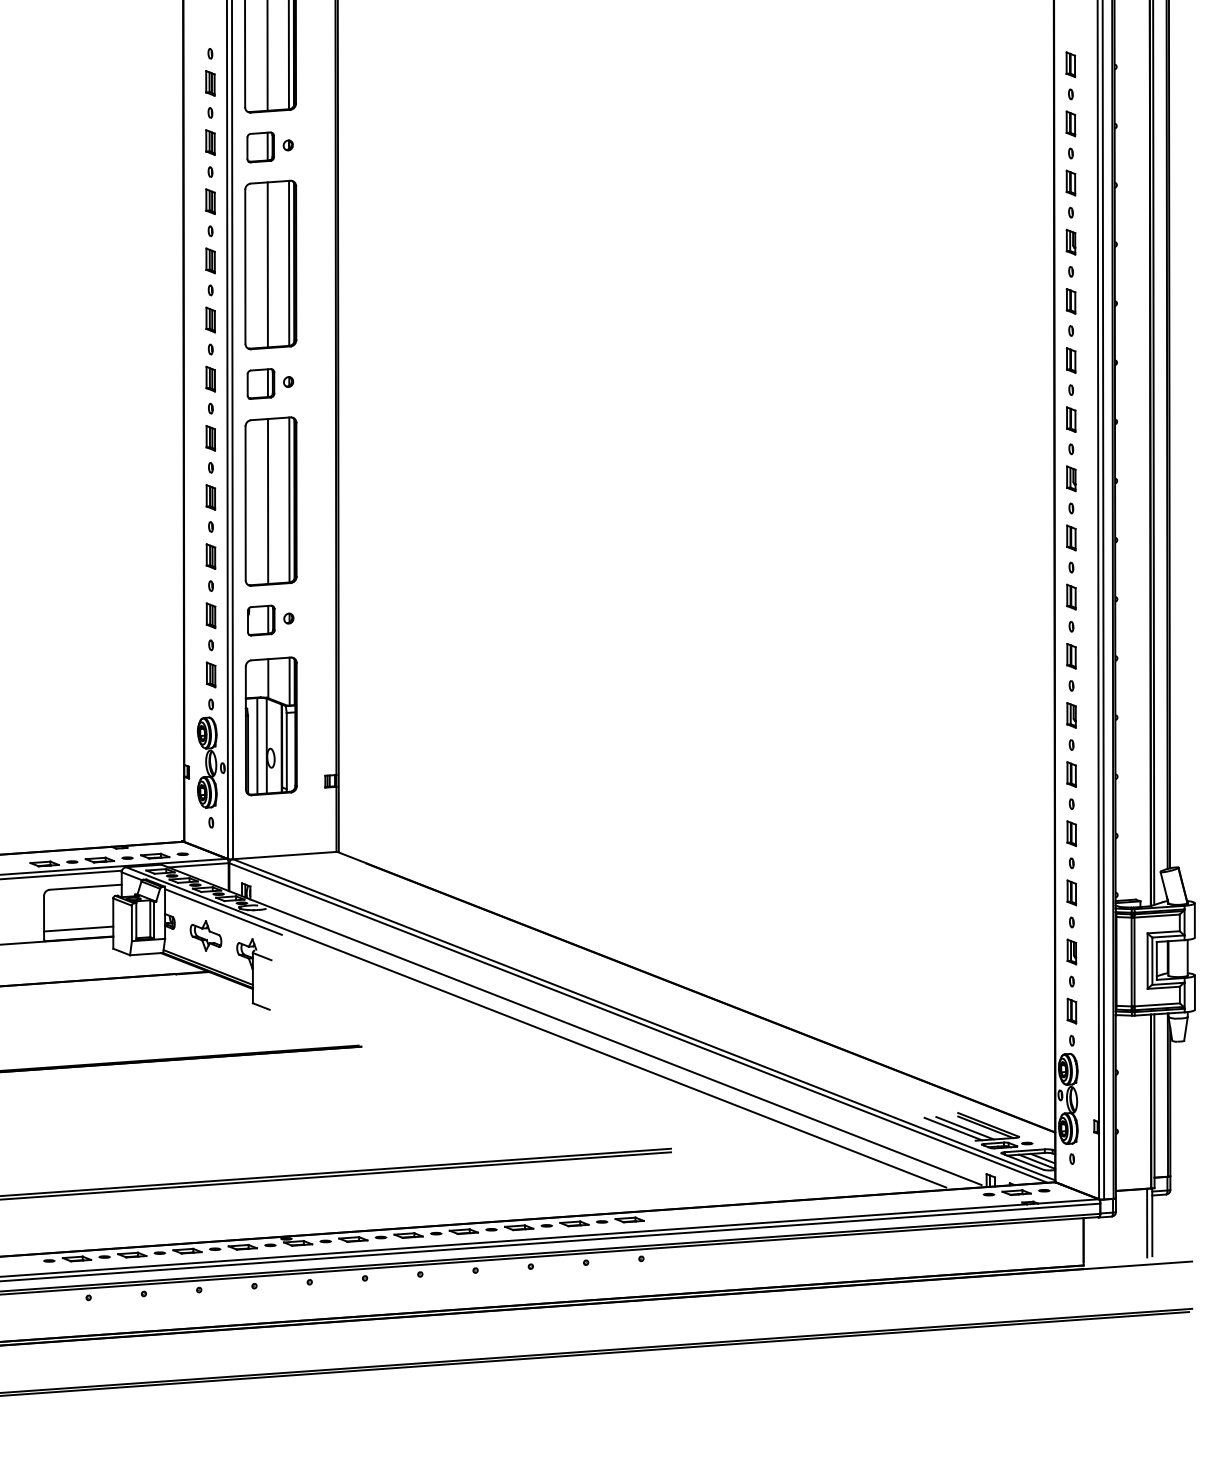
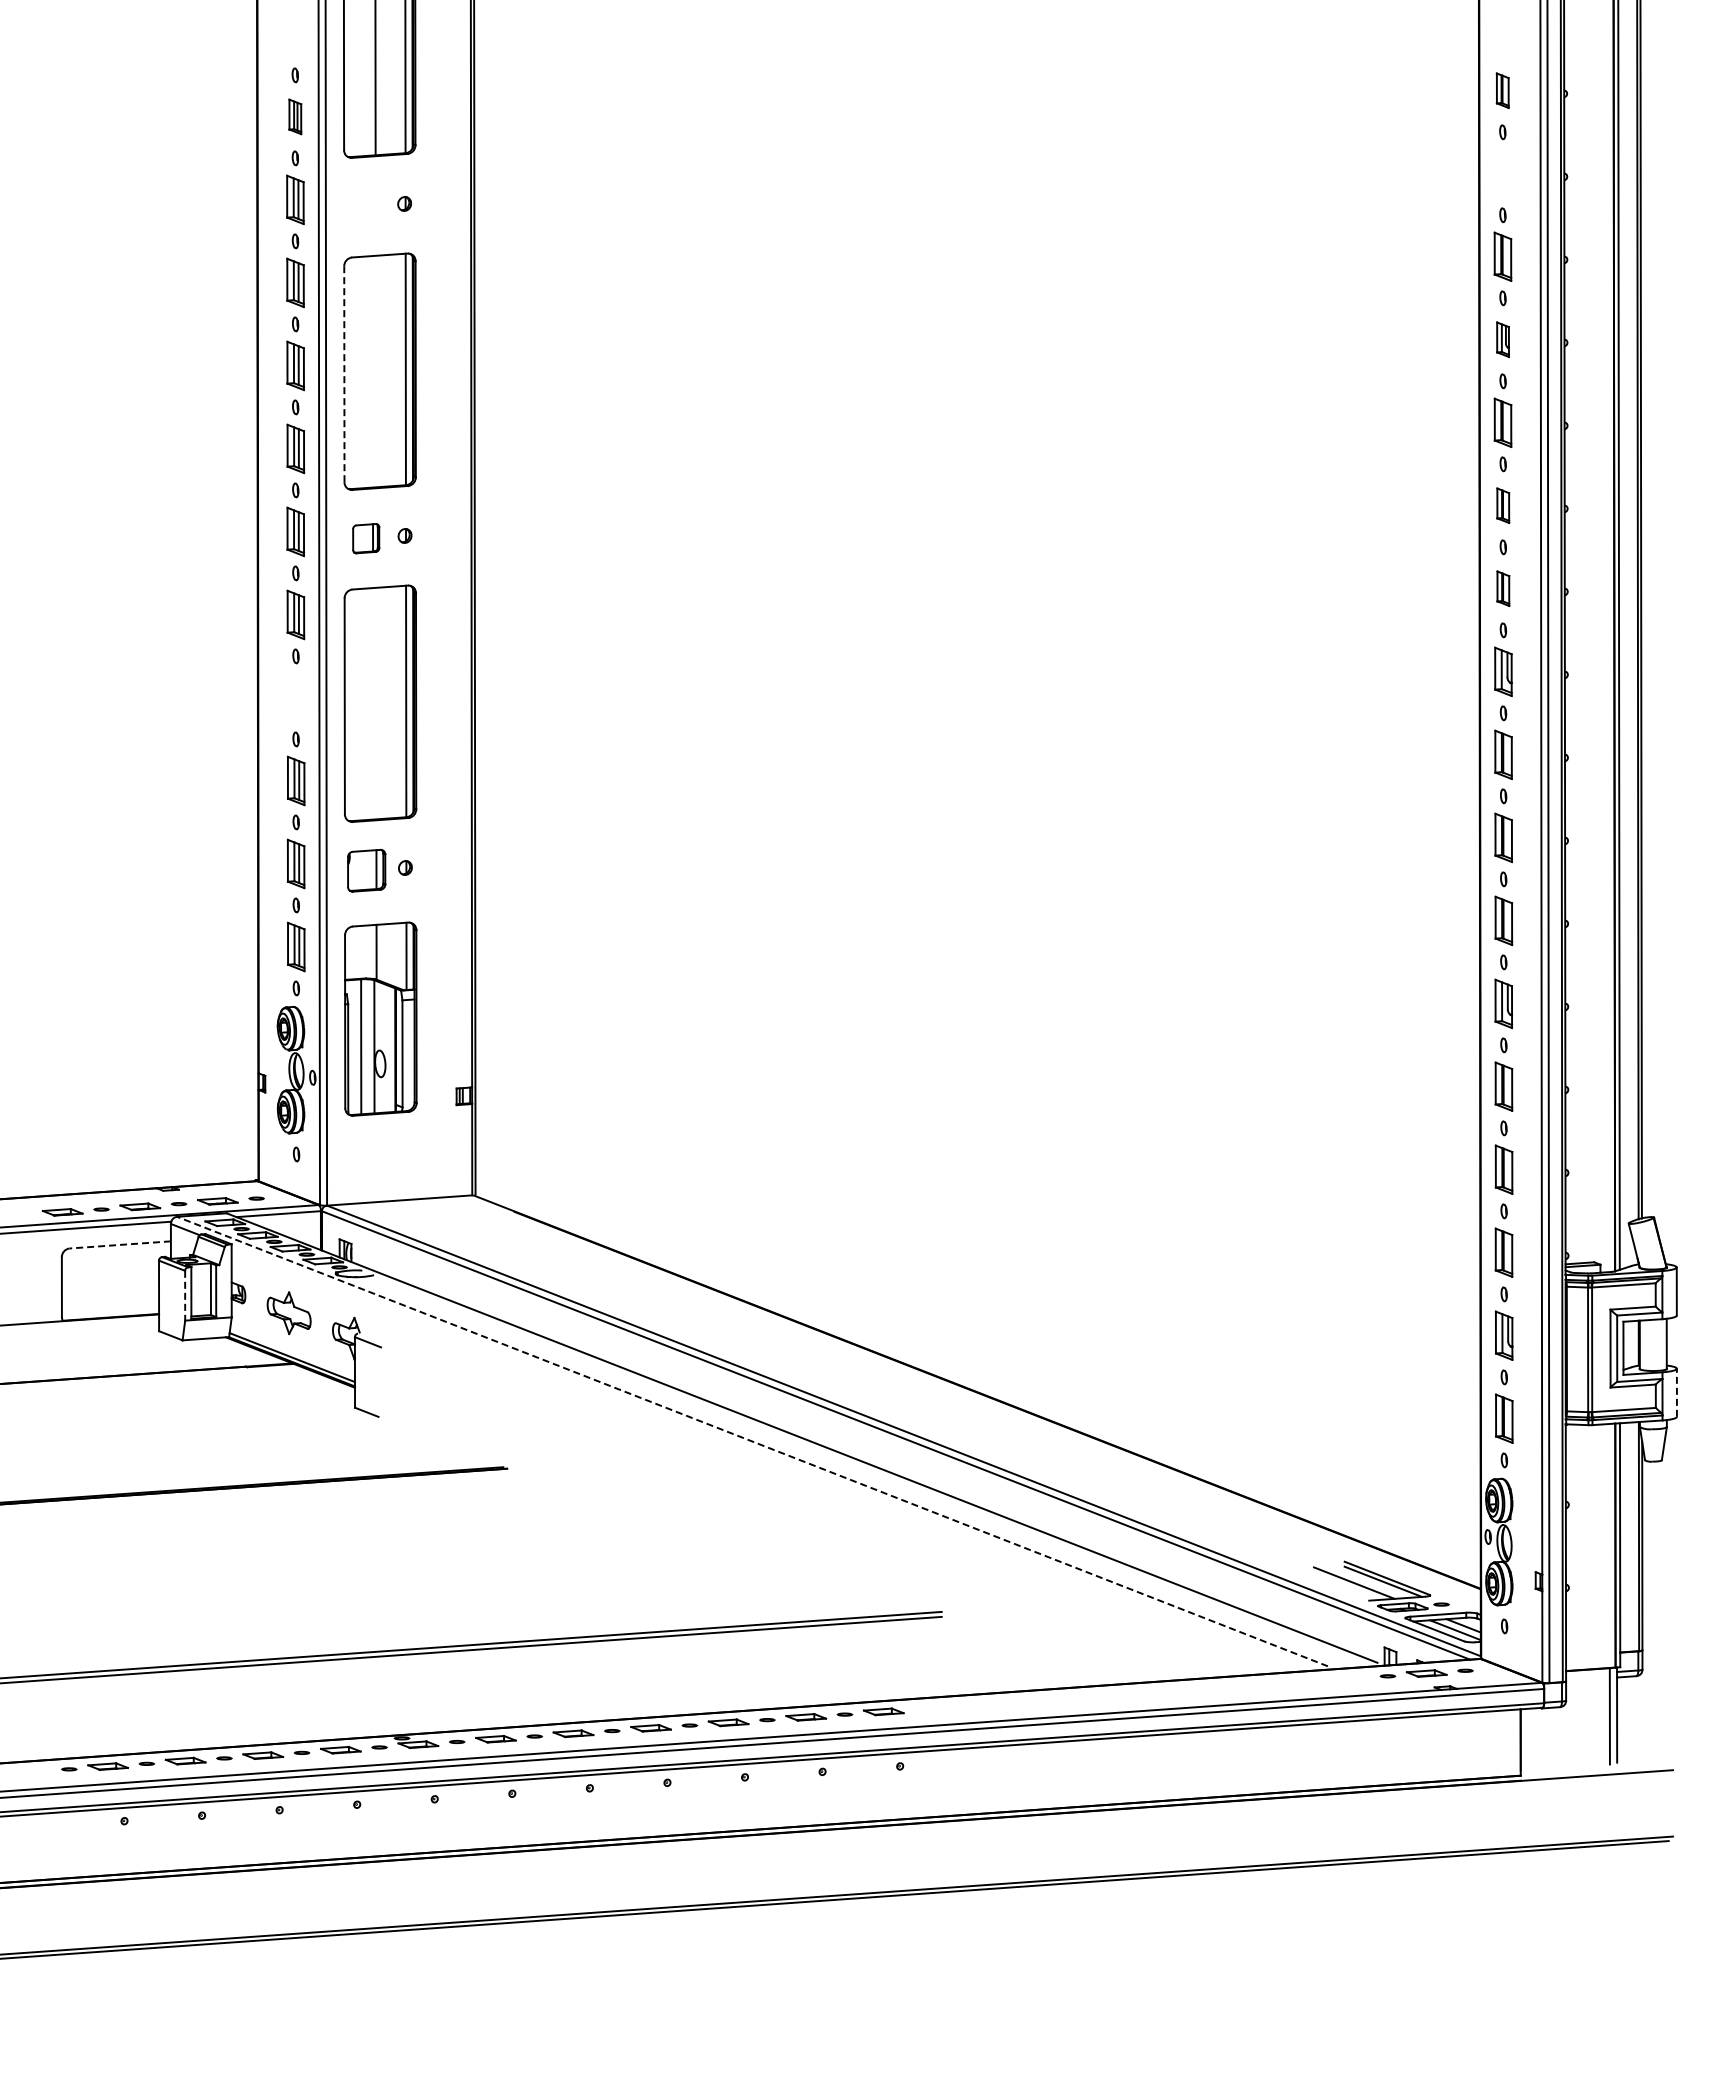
part: (1070, 123) -> (1502, 173), removed
part: (210, 142) -> (295, 199), size x1.4
part: (260, 147) -> (365, 206), removed
part: (1070, 182) -> (1502, 256), size x1.4
part: (210, 201) -> (295, 282), size x1.4
part: (210, 260) -> (295, 365), size x1.4
line: (267, 264) -> (375, 371), removed
line: (245, 266) -> (344, 374), solid -> dashed
part: (1071, 301) -> (1503, 422), size x1.4
part: (210, 319) -> (295, 448), size x1.4
part: (210, 378) -> (295, 531), size x1.4
part: (260, 383) -> (365, 538), size x0.7
part: (210, 438) -> (295, 614), size x1.4
part: (1071, 478) -> (1503, 671), size x1.4
part: (210, 497) -> (295, 697), removed
line: (268, 501) -> (376, 703), removed
part: (1071, 537) -> (1503, 754), size x1.4
part: (210, 556) -> (295, 780), size x1.4
part: (1071, 596) -> (1503, 837), size x1.4
part: (211, 615) -> (296, 863), size x1.4
part: (1071, 656) -> (1503, 920), size x1.4
part: (211, 674) -> (296, 946), size x1.4
part: (1071, 715) -> (1503, 1003), size x1.4
part: (1071, 774) -> (1503, 1086), size x1.4
part: (1071, 833) -> (1503, 1169), size x1.4
line: (85, 886) -> (120, 1244), solid -> dashed
part: (1072, 892) -> (1504, 1252), size x1.4
line: (223, 911) -> (313, 1279), removed
line: (132, 923) -> (185, 1295), solid -> dashed
line: (78, 928) -> (110, 1303), removed
part: (1072, 951) -> (1504, 1335), size x1.4
line: (1194, 992) -> (1676, 1392), solid -> dashed
part: (1072, 1010) -> (1504, 1418), size x1.4
line: (536, 1027) -> (752, 1441), solid -> dashed
line: (953, 1129) -> (1337, 1584), removed

